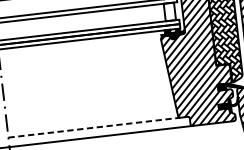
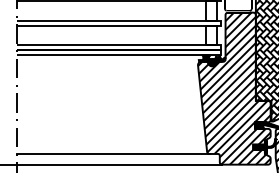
line: (94, 127) -> (113, 153), dashed -> solid

